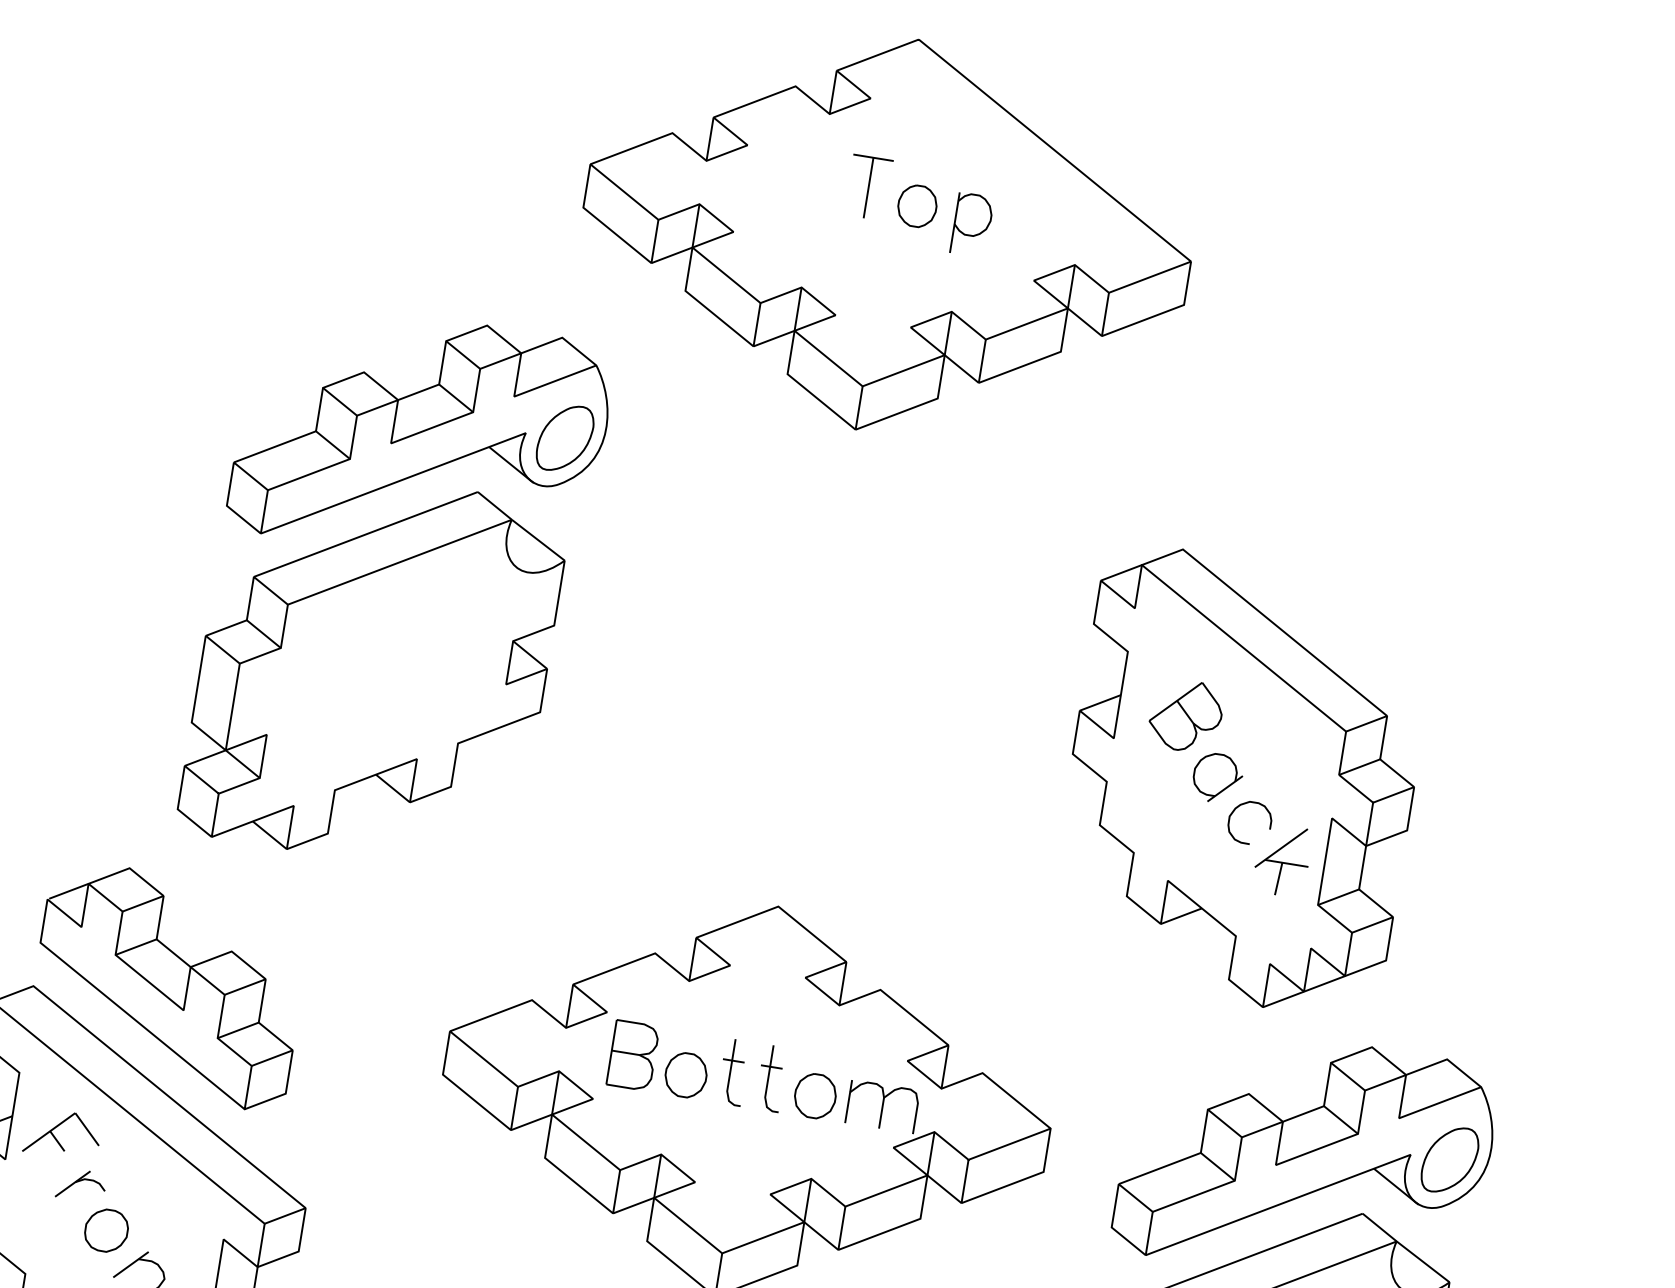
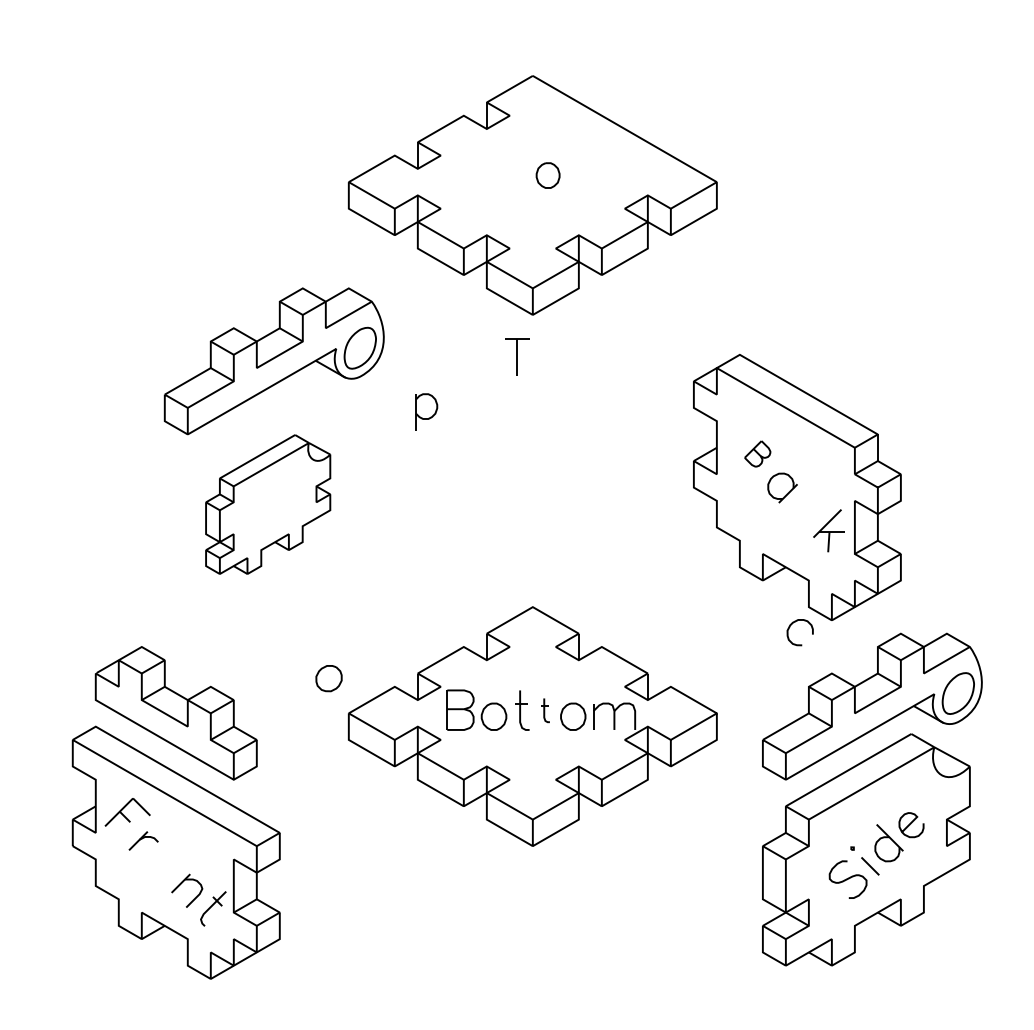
part: (869, 186) -> (517, 356), moved
part: (972, 223) -> (426, 411), moved
part: (372, 668) -> (267, 504), size x0.6
part: (1185, 715) -> (757, 453), size x0.6
curve: (1235, 812) -> (790, 627), moved
part: (771, 1078) -> (545, 710), size x0.6
part: (105, 1230) -> (328, 678), moved

